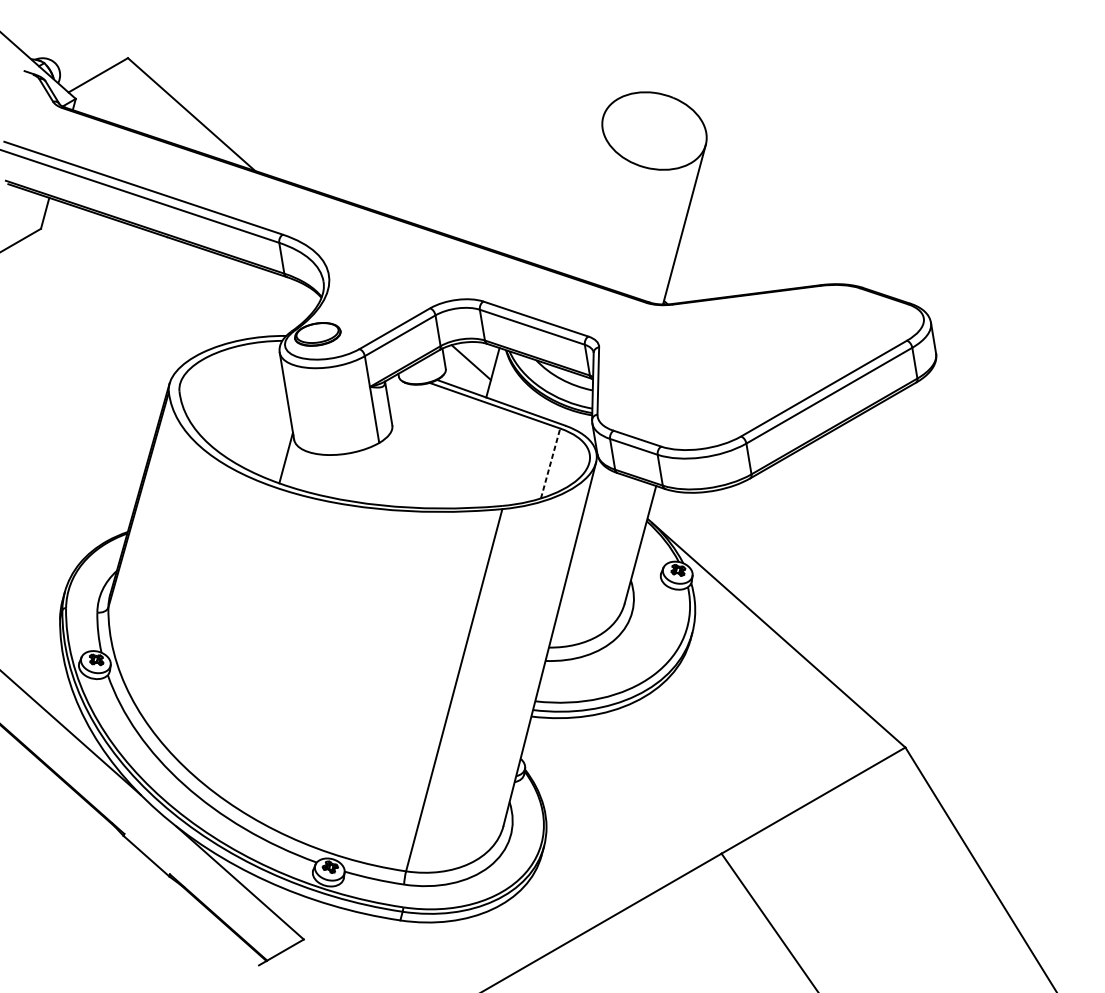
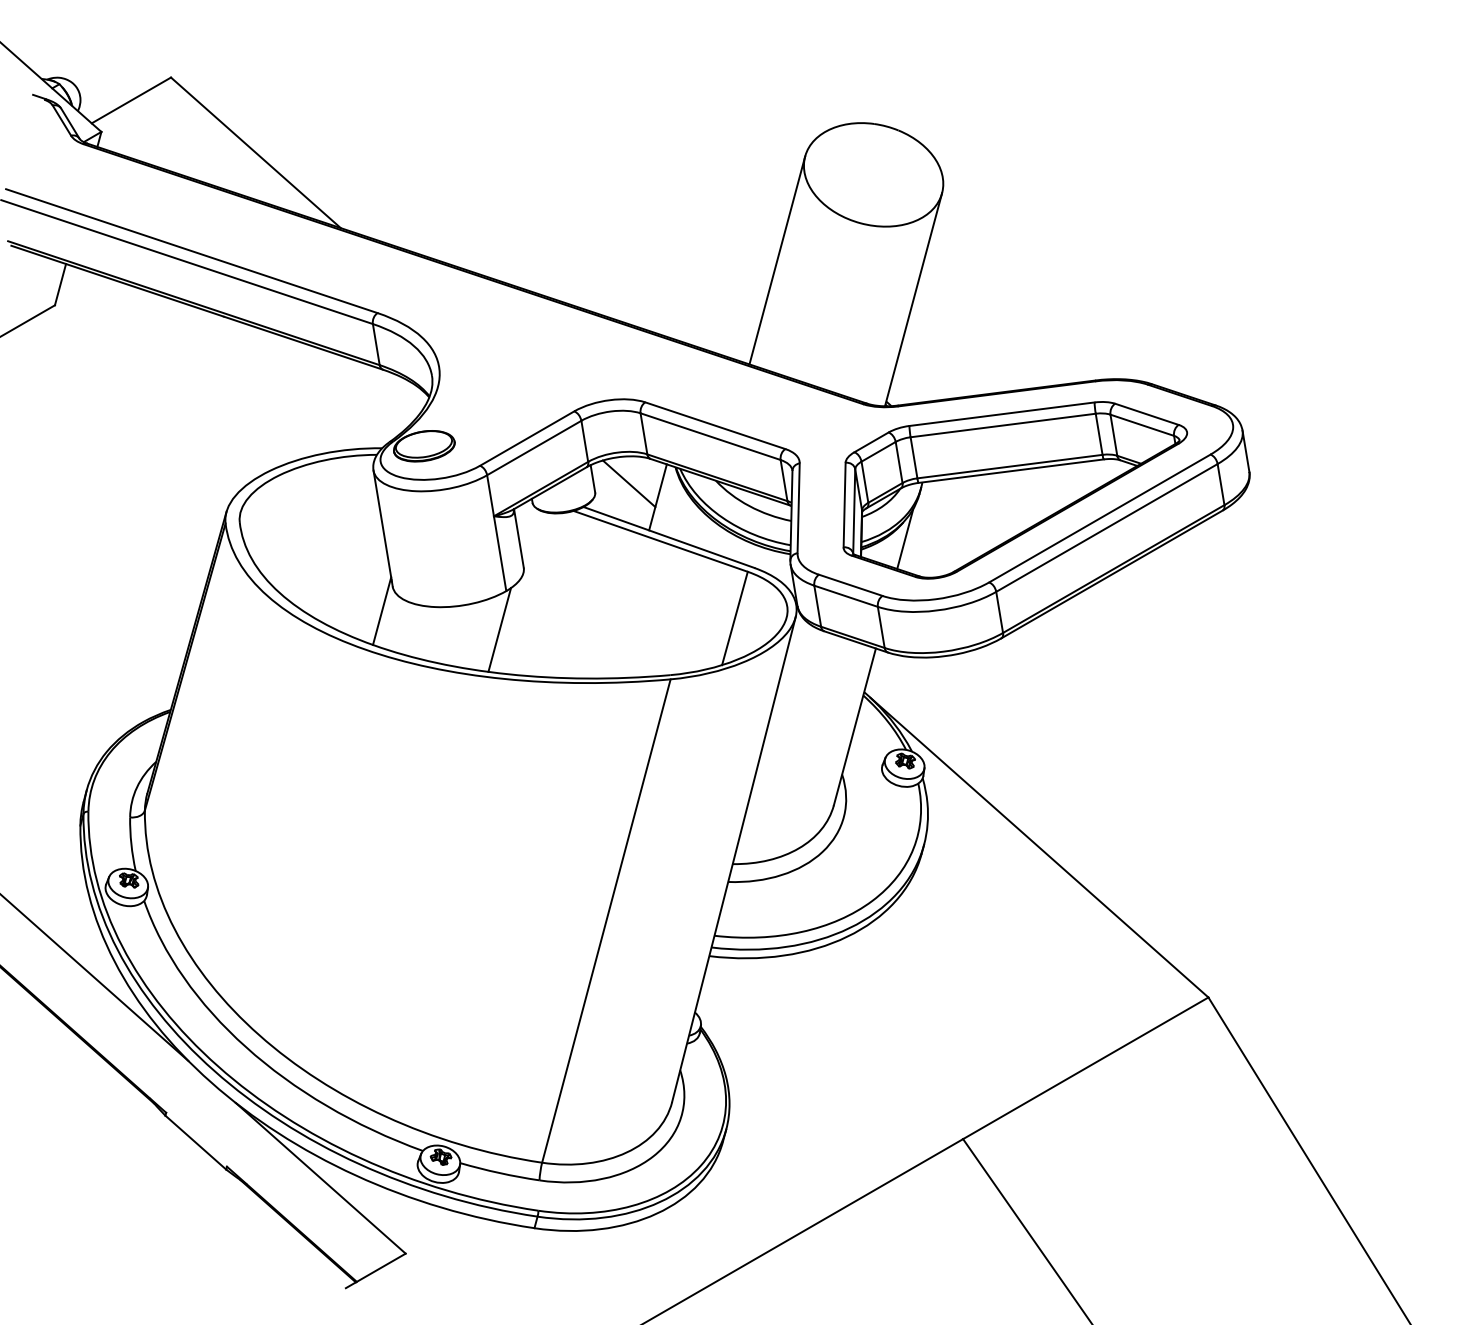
line: (582, 195) -> (777, 260), added
part: (760, 367) -> (1015, 490), added
line: (551, 463) -> (735, 618), dashed -> solid
line: (374, 471) -> (499, 629), added

